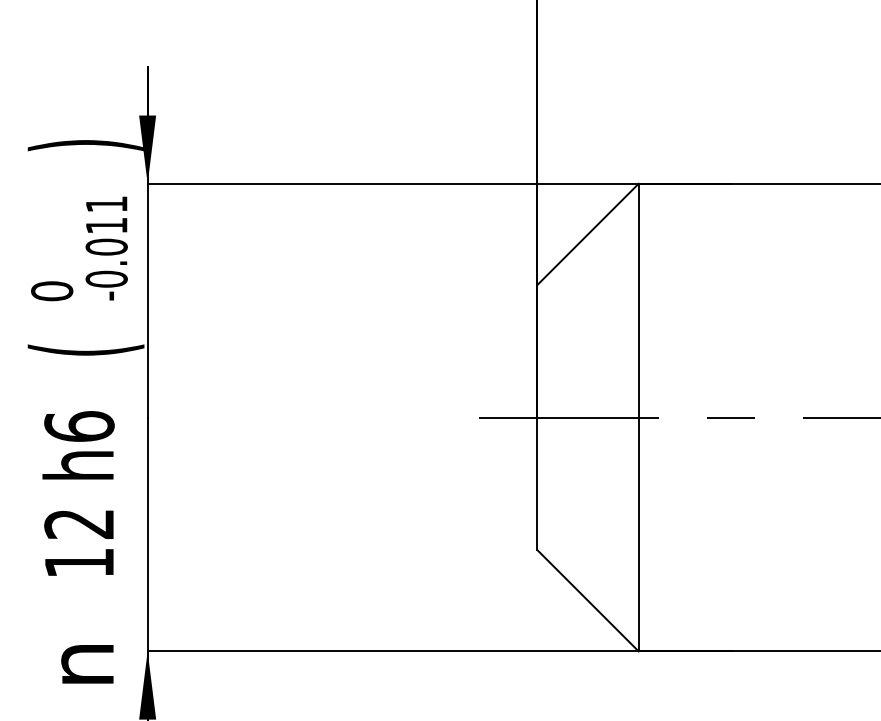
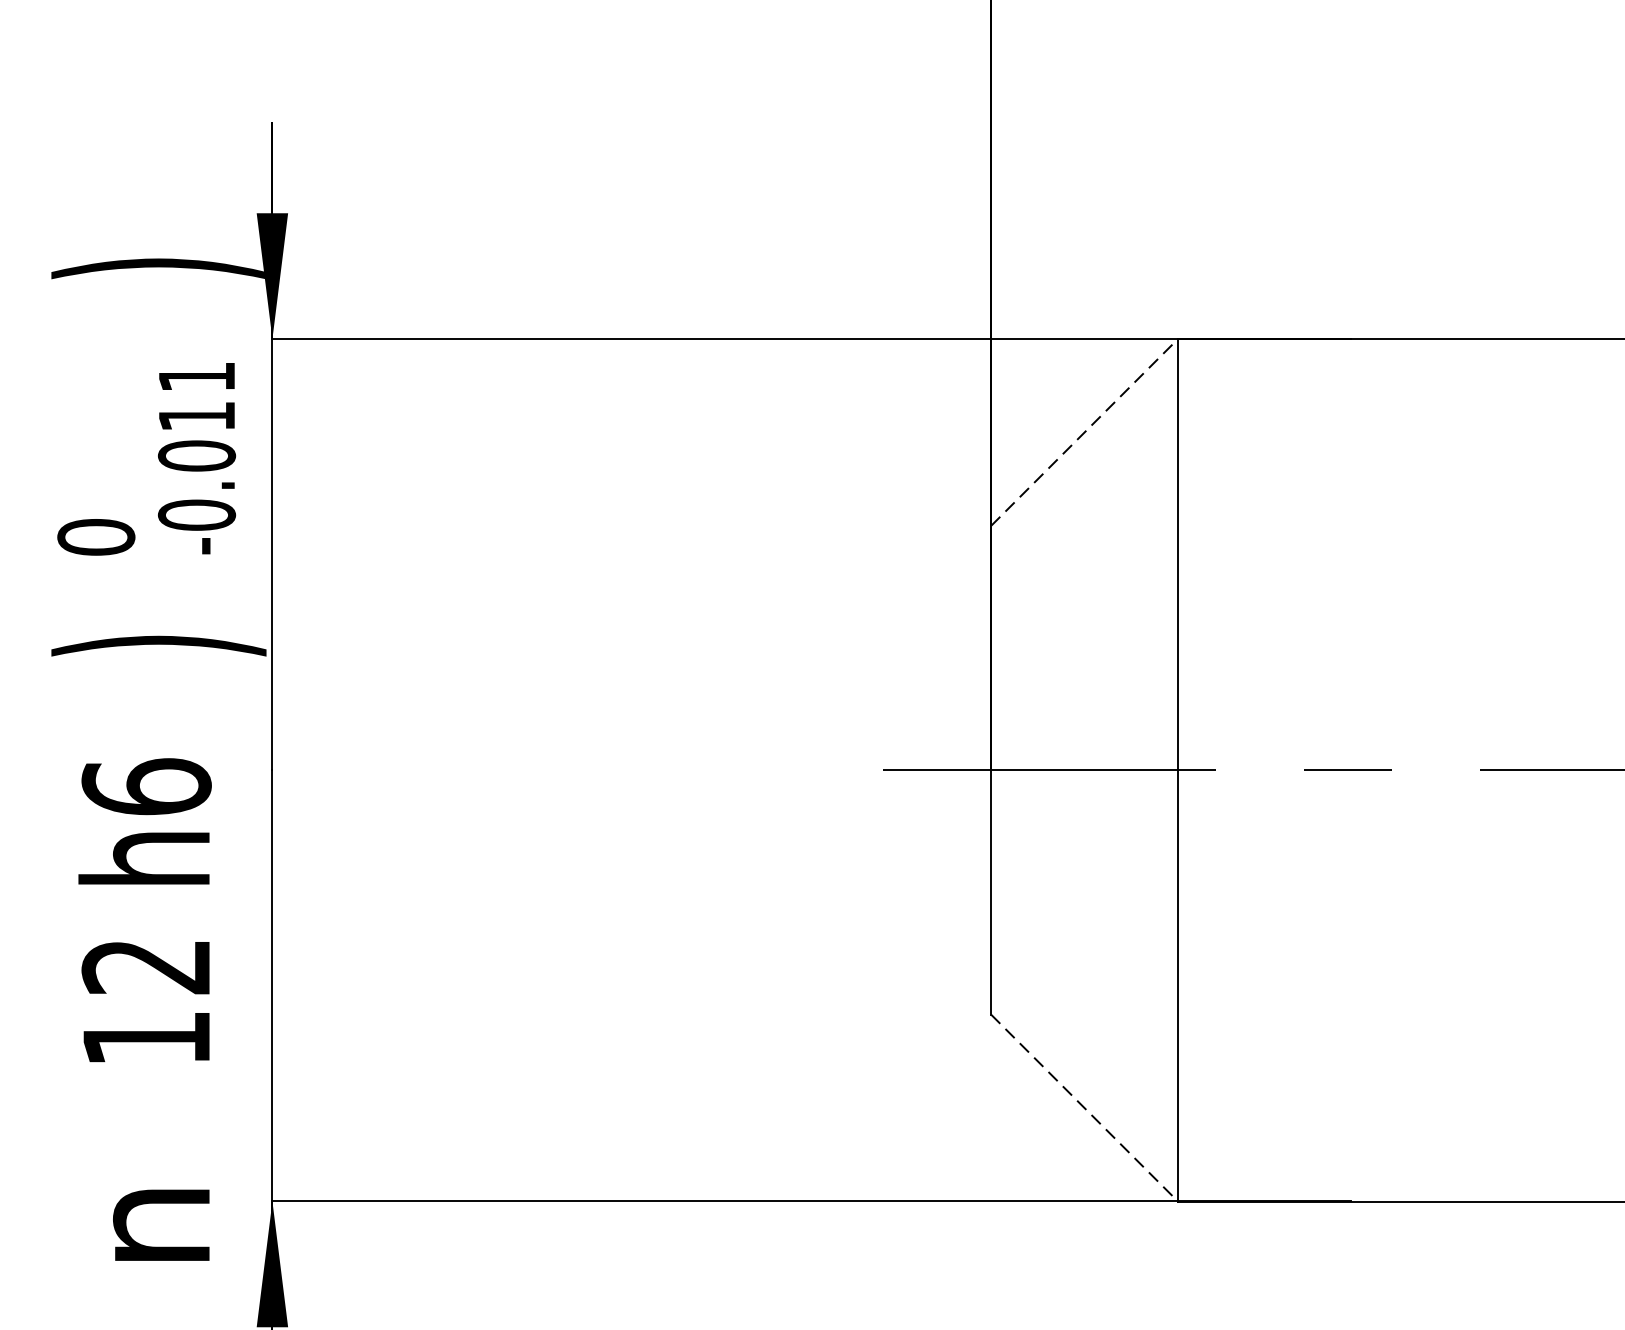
line: (588, 234) -> (1085, 432), solid -> dashed
text: (85, 349) -> (157, 644), ( -> )
line: (588, 600) -> (1085, 1107), solid -> dashed

